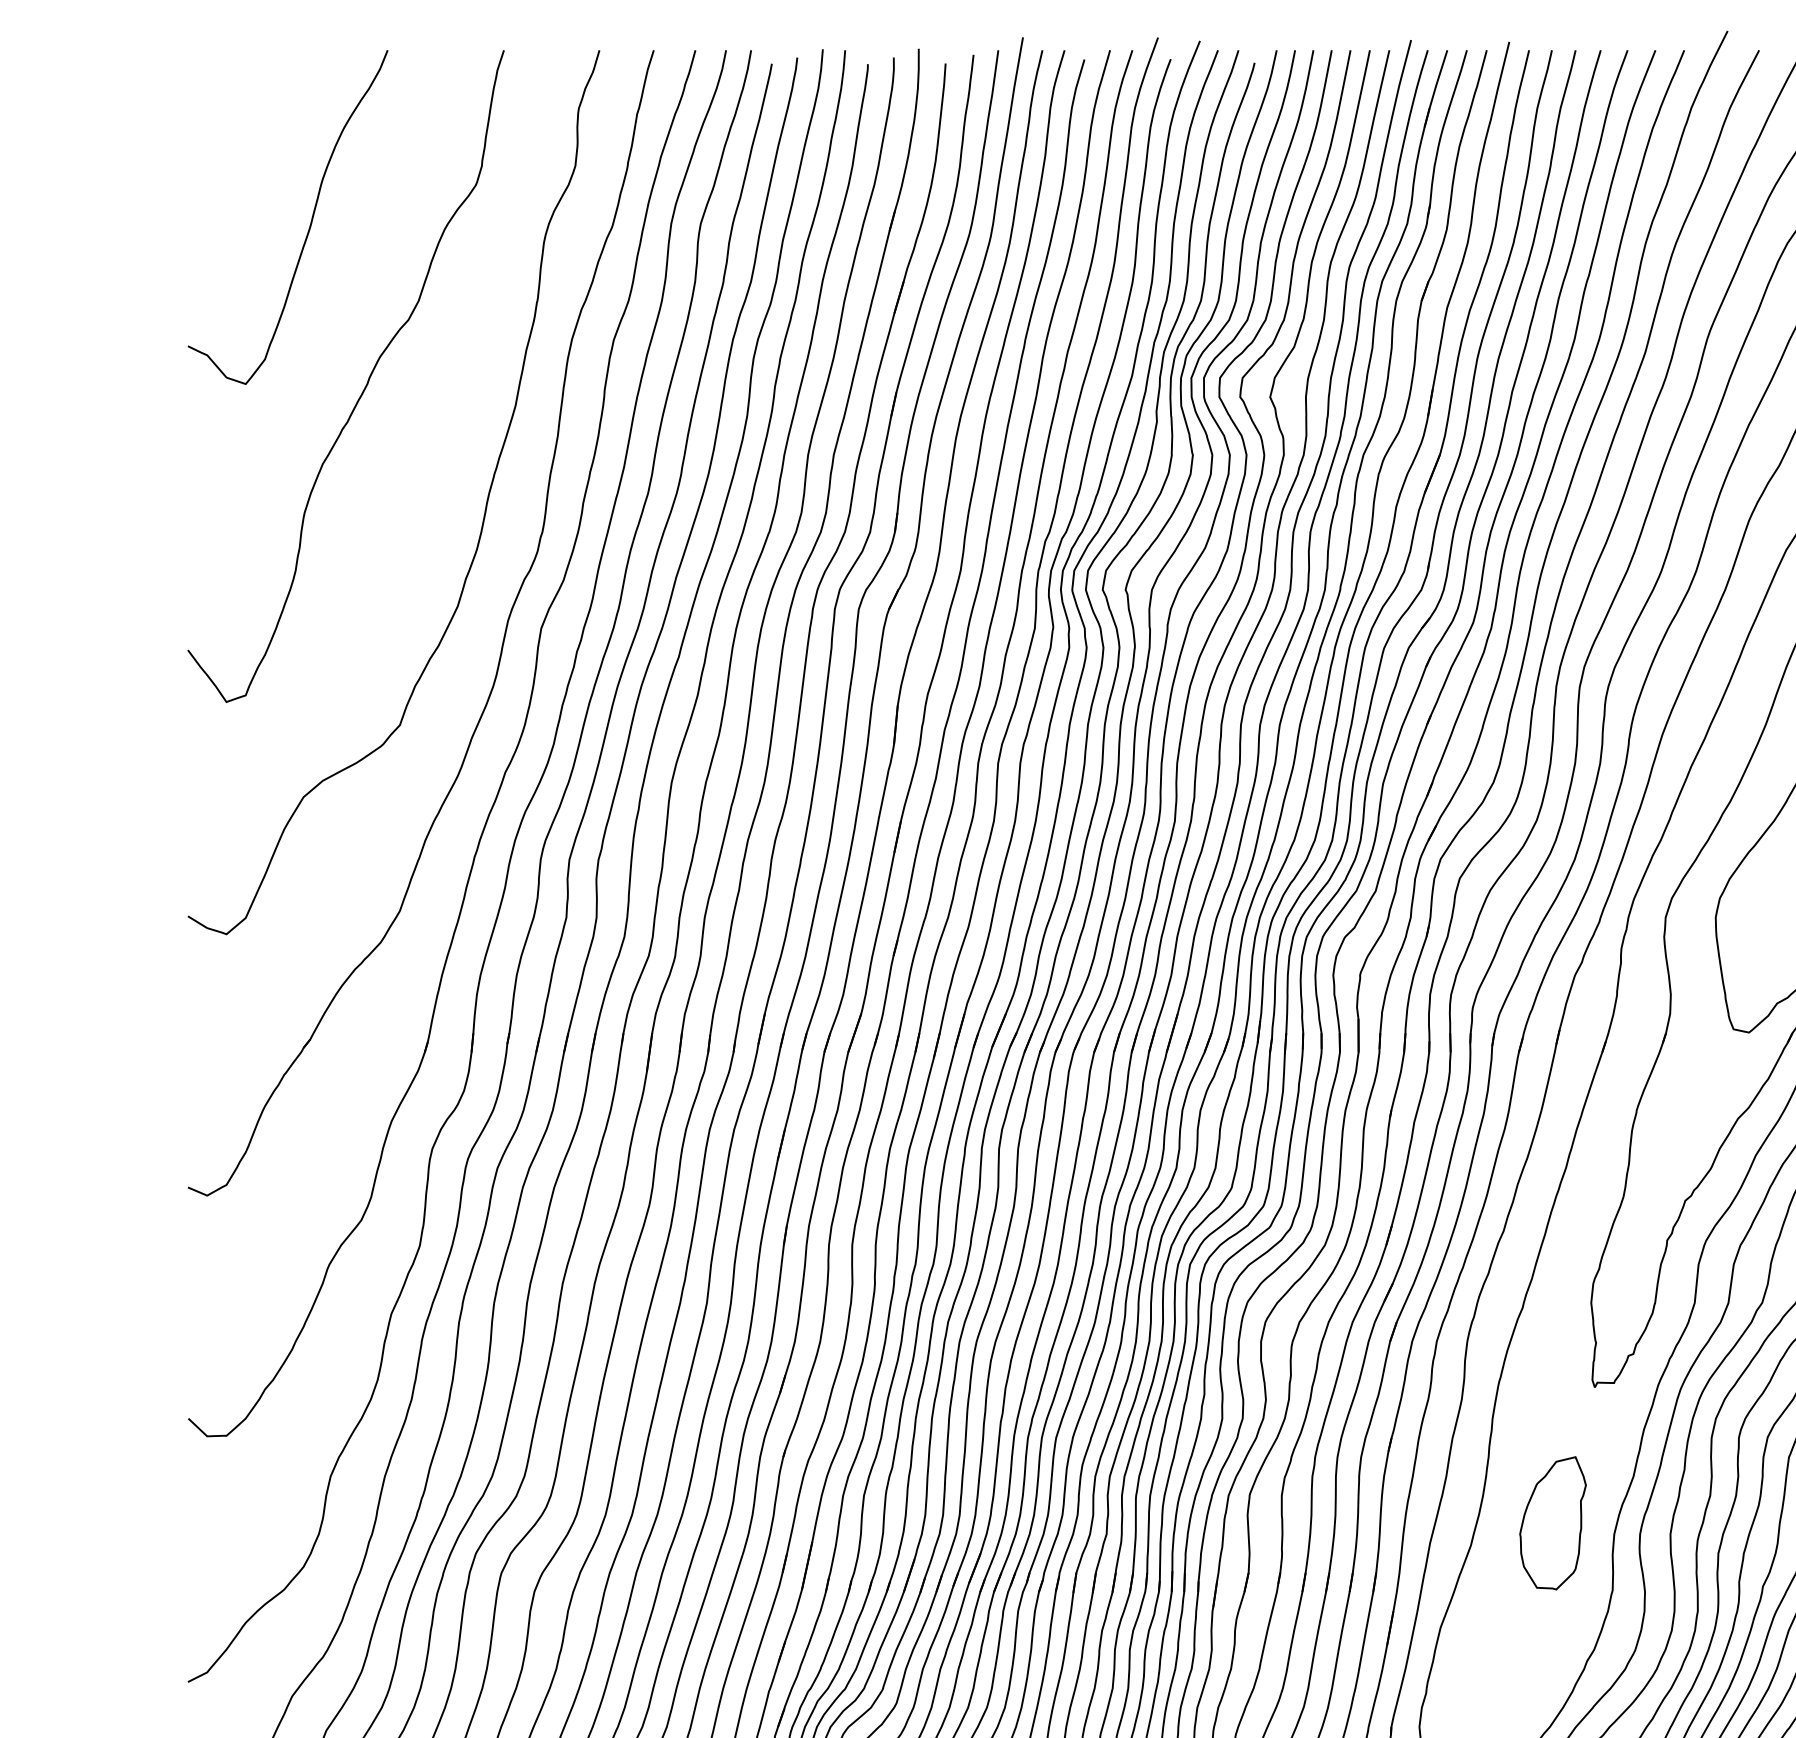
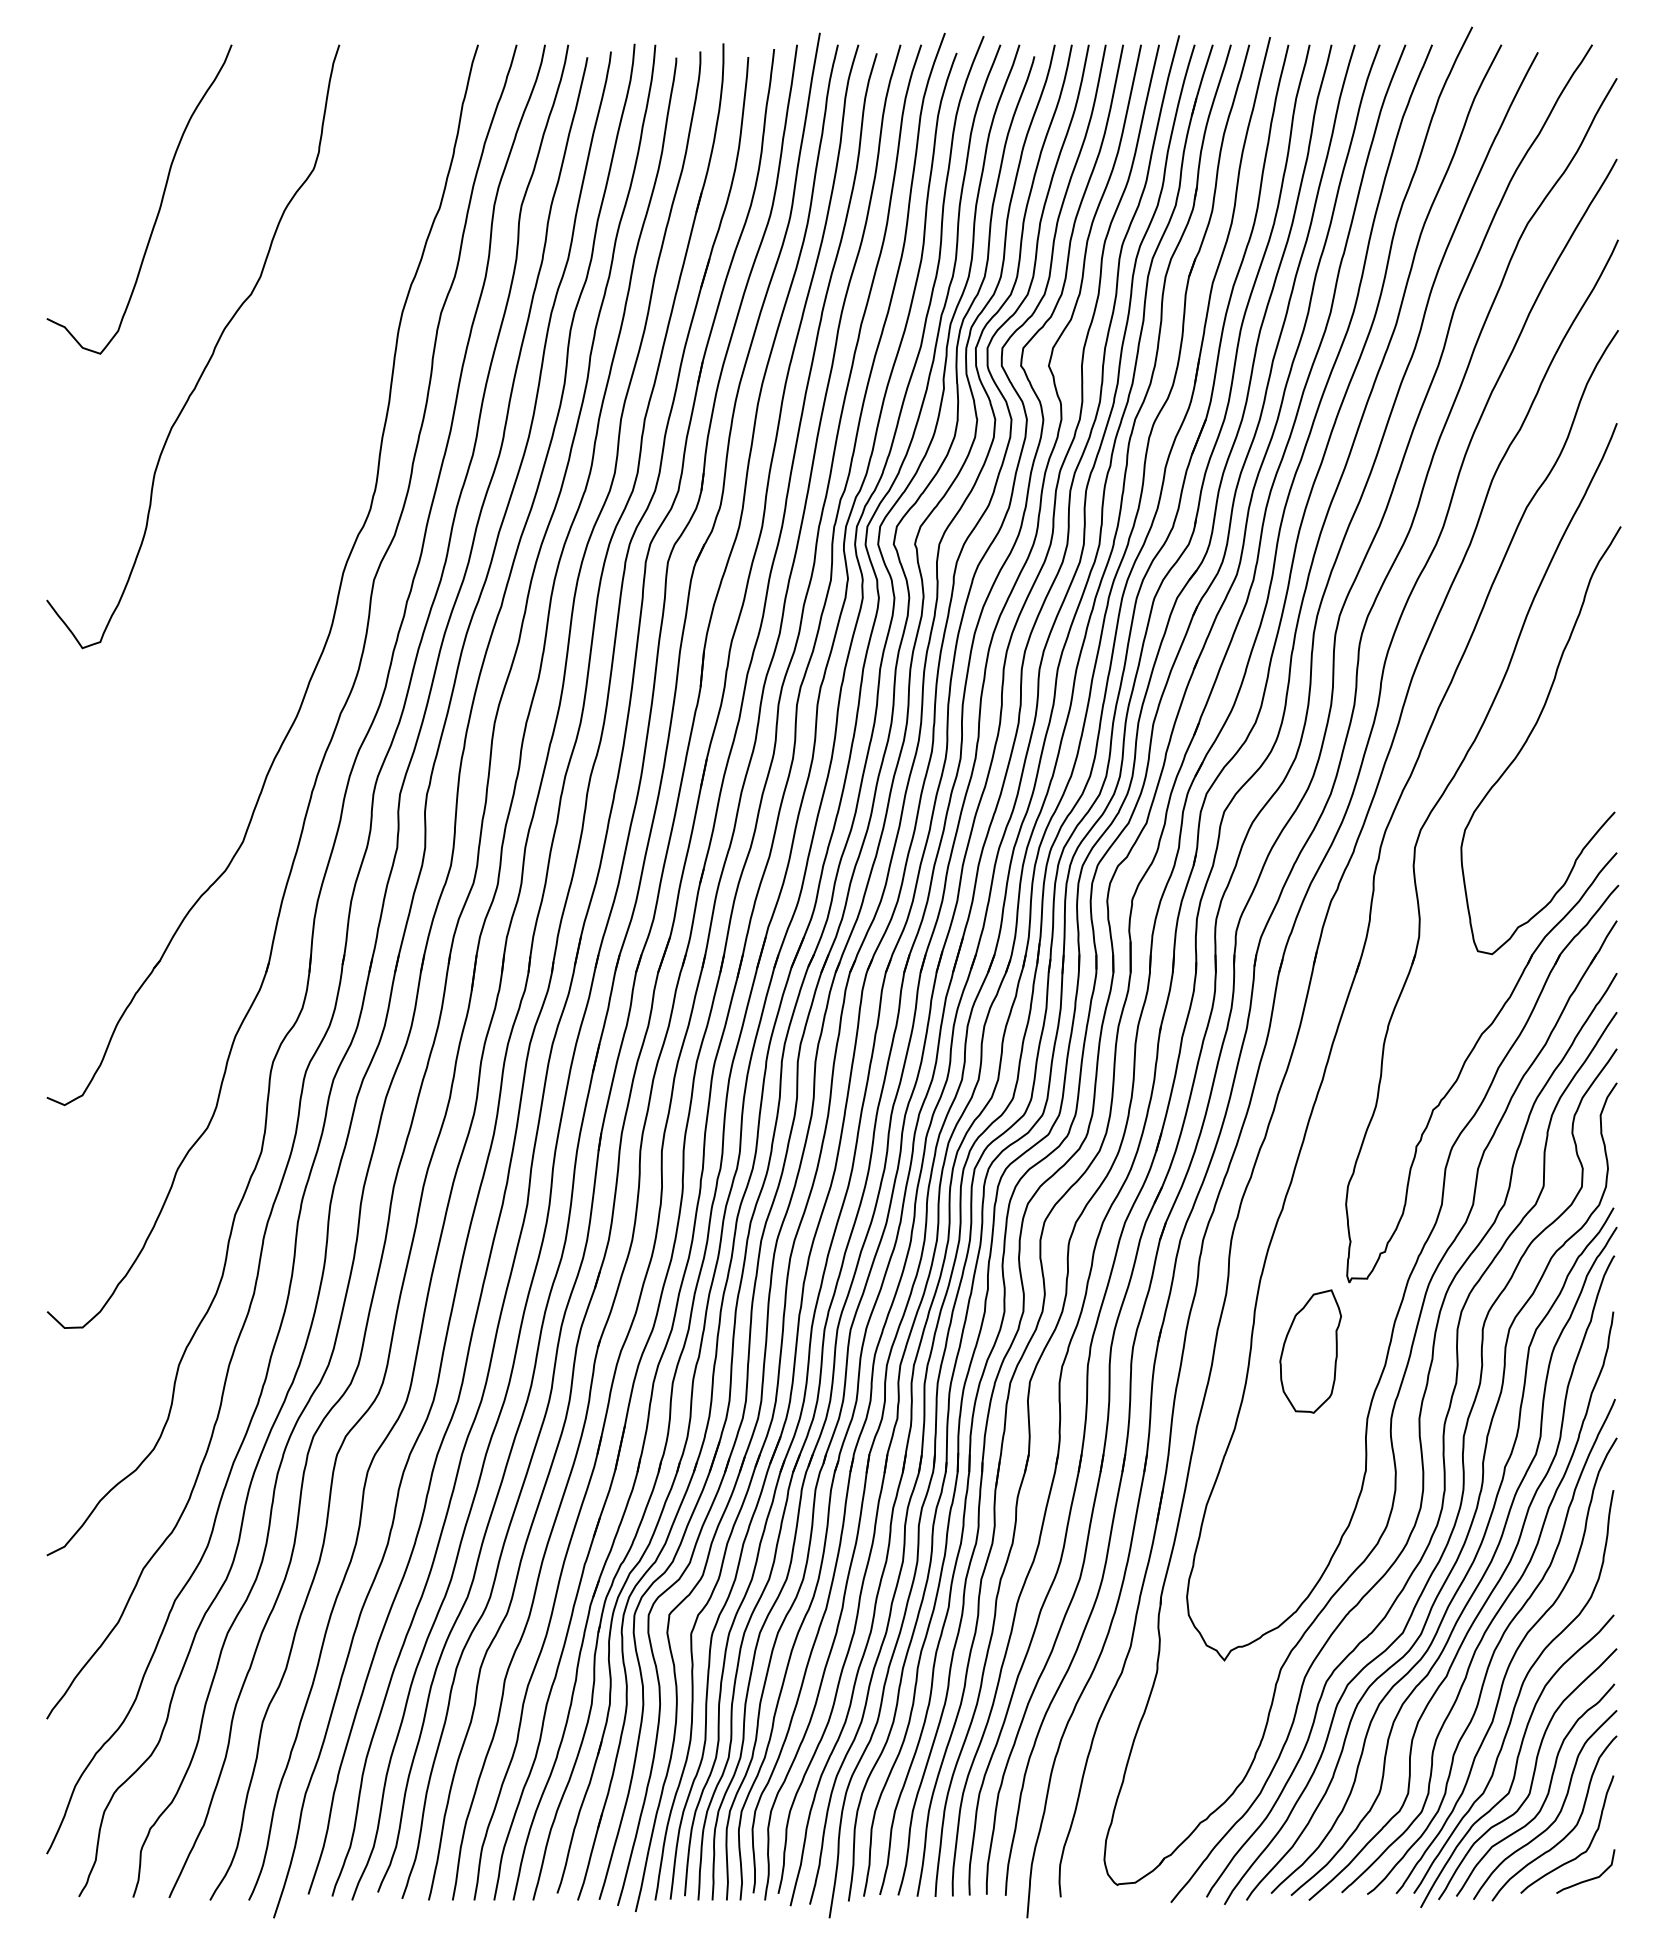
curve: (484, 509) -> (321, 469), removed
part: (1552, 1523) -> (1310, 1351), moved

